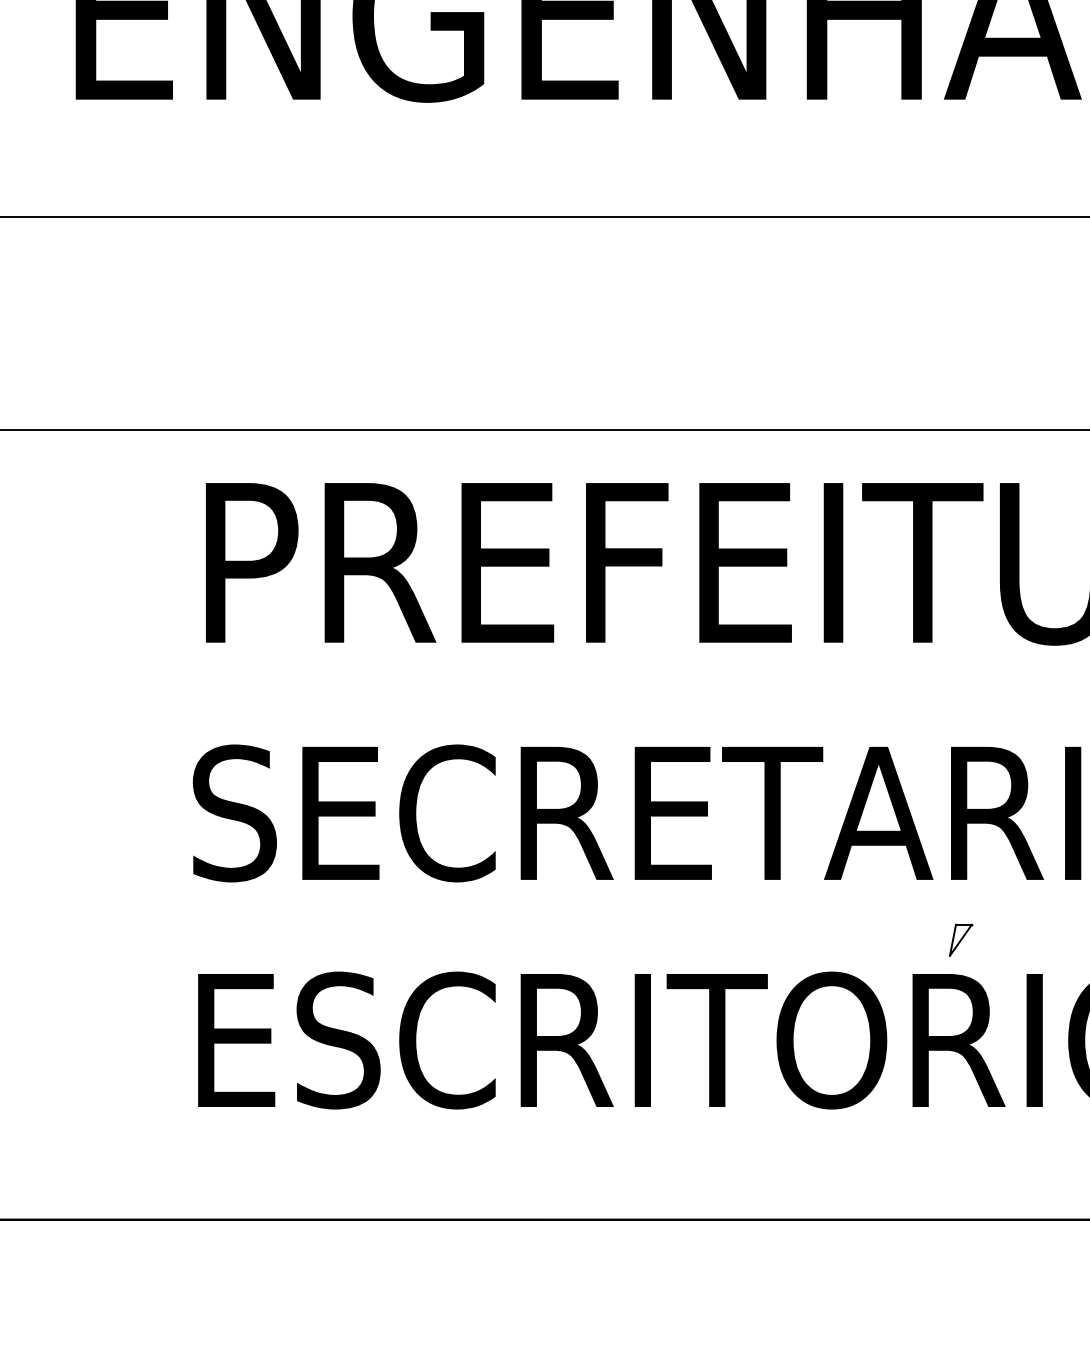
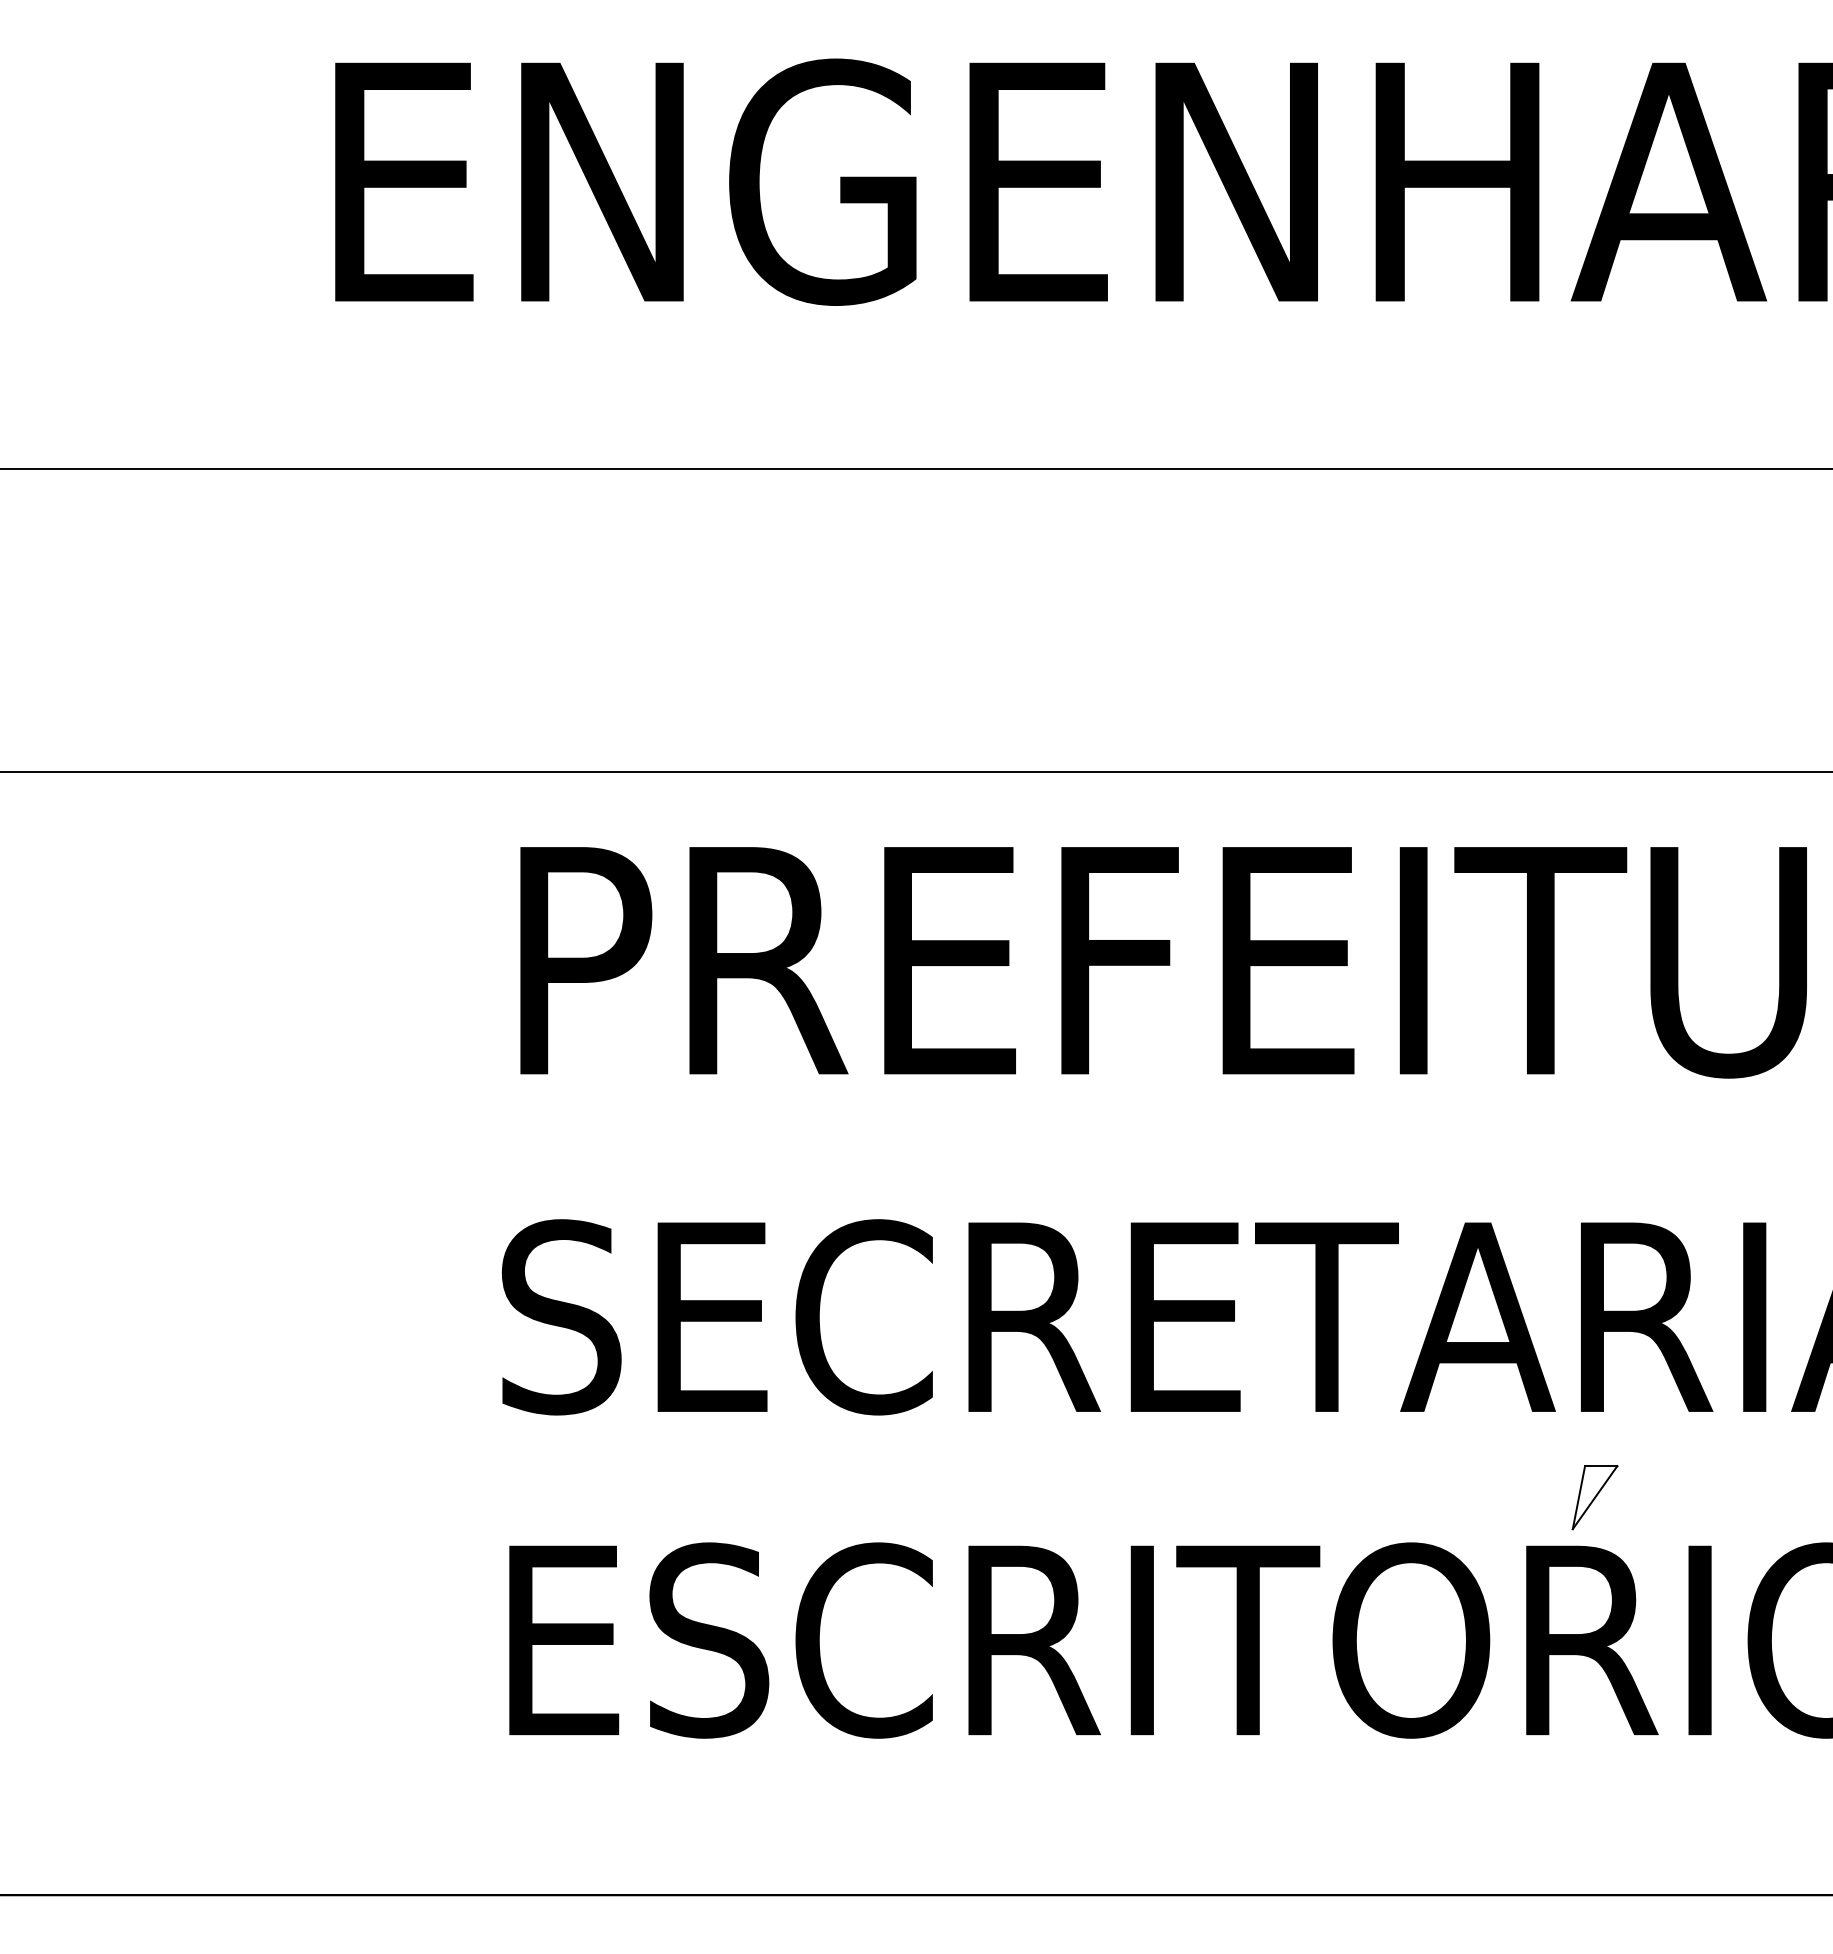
part: (960, 940) -> (1594, 1497), size x1.43

